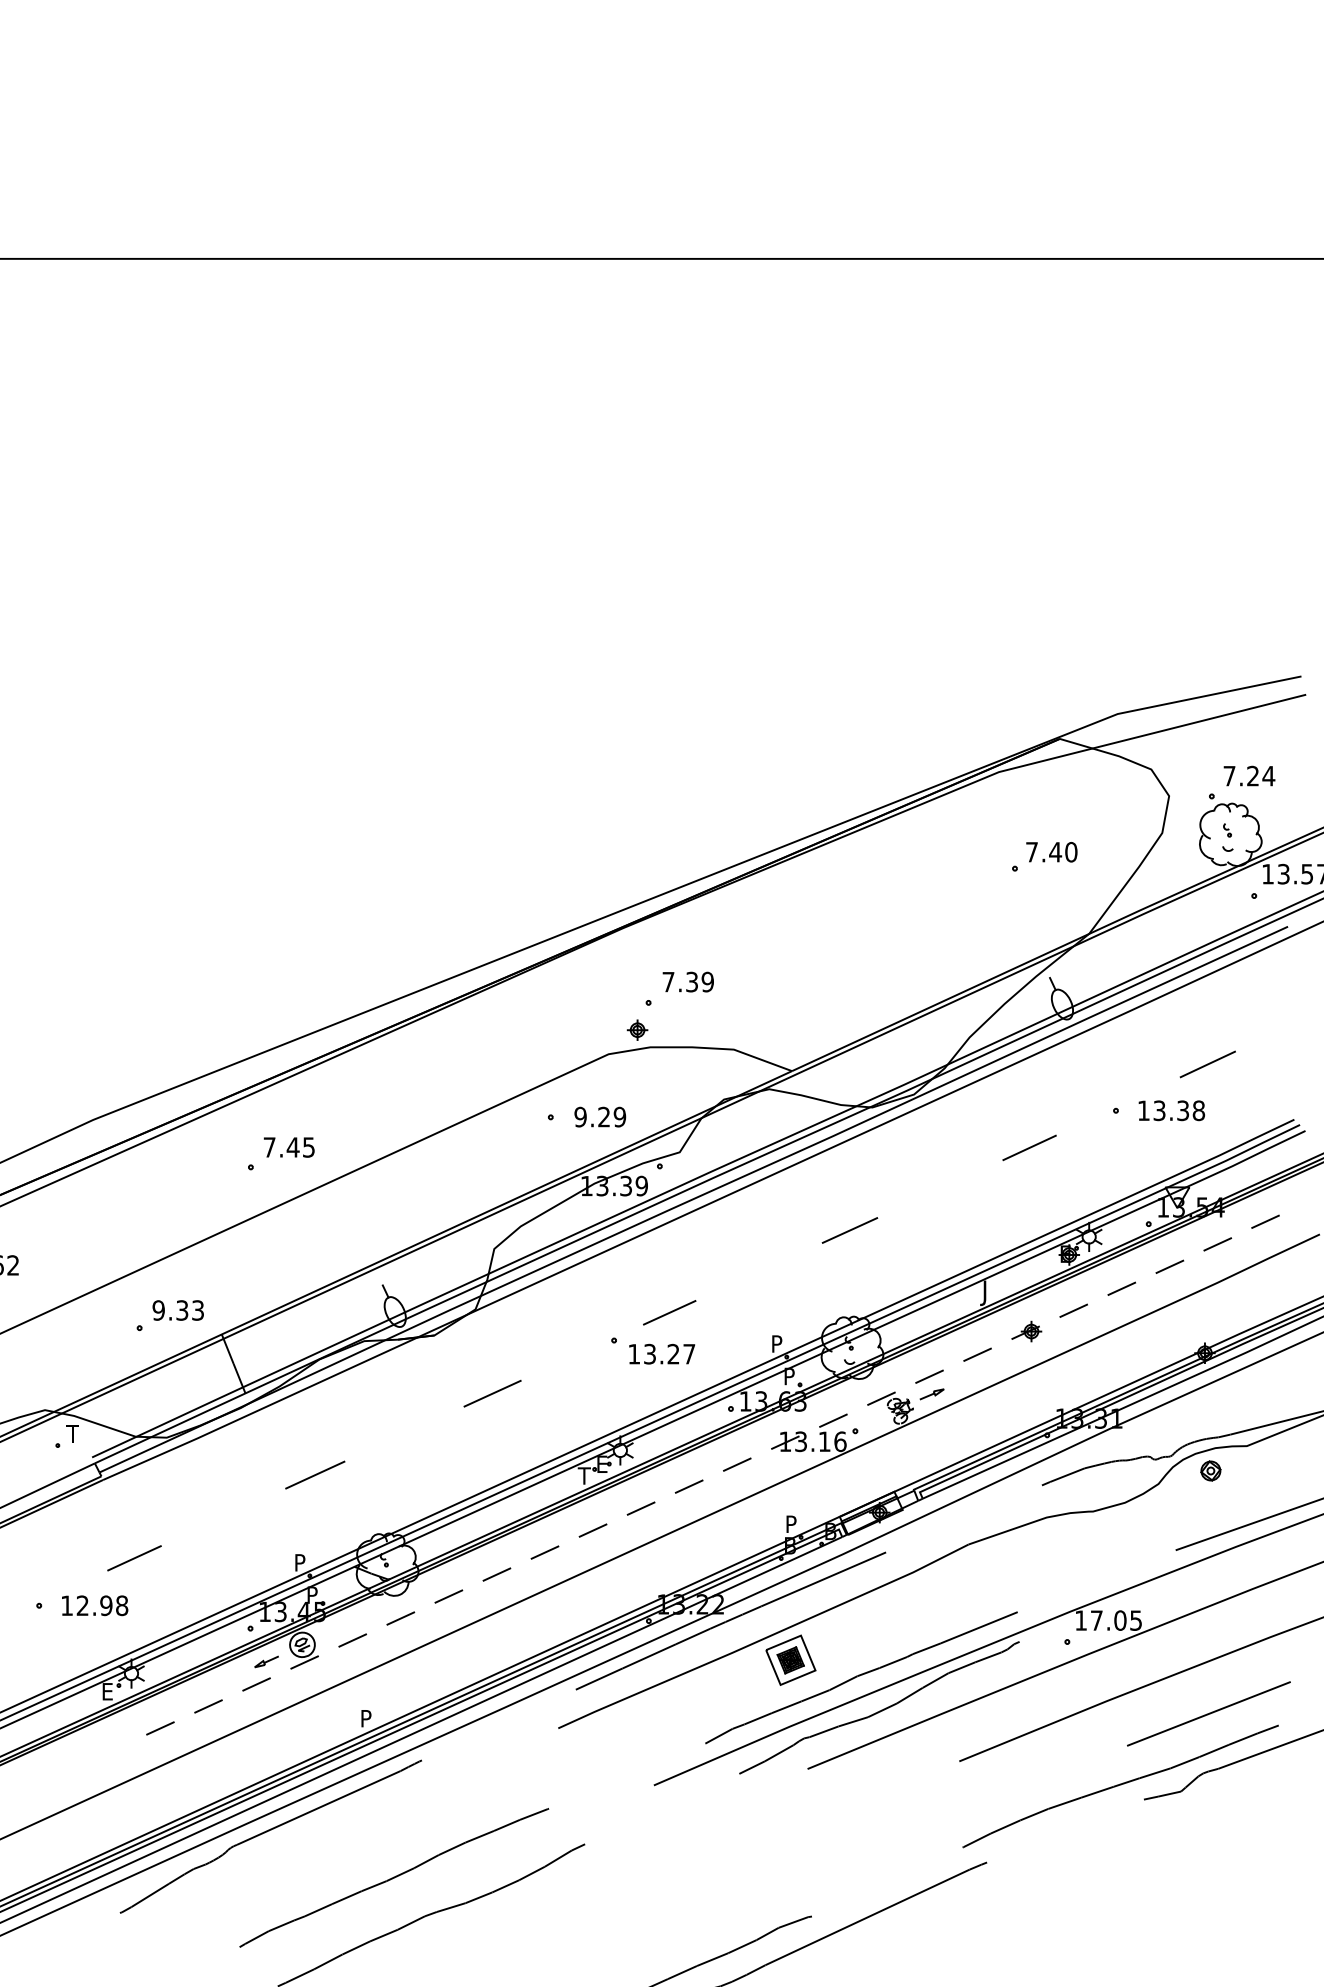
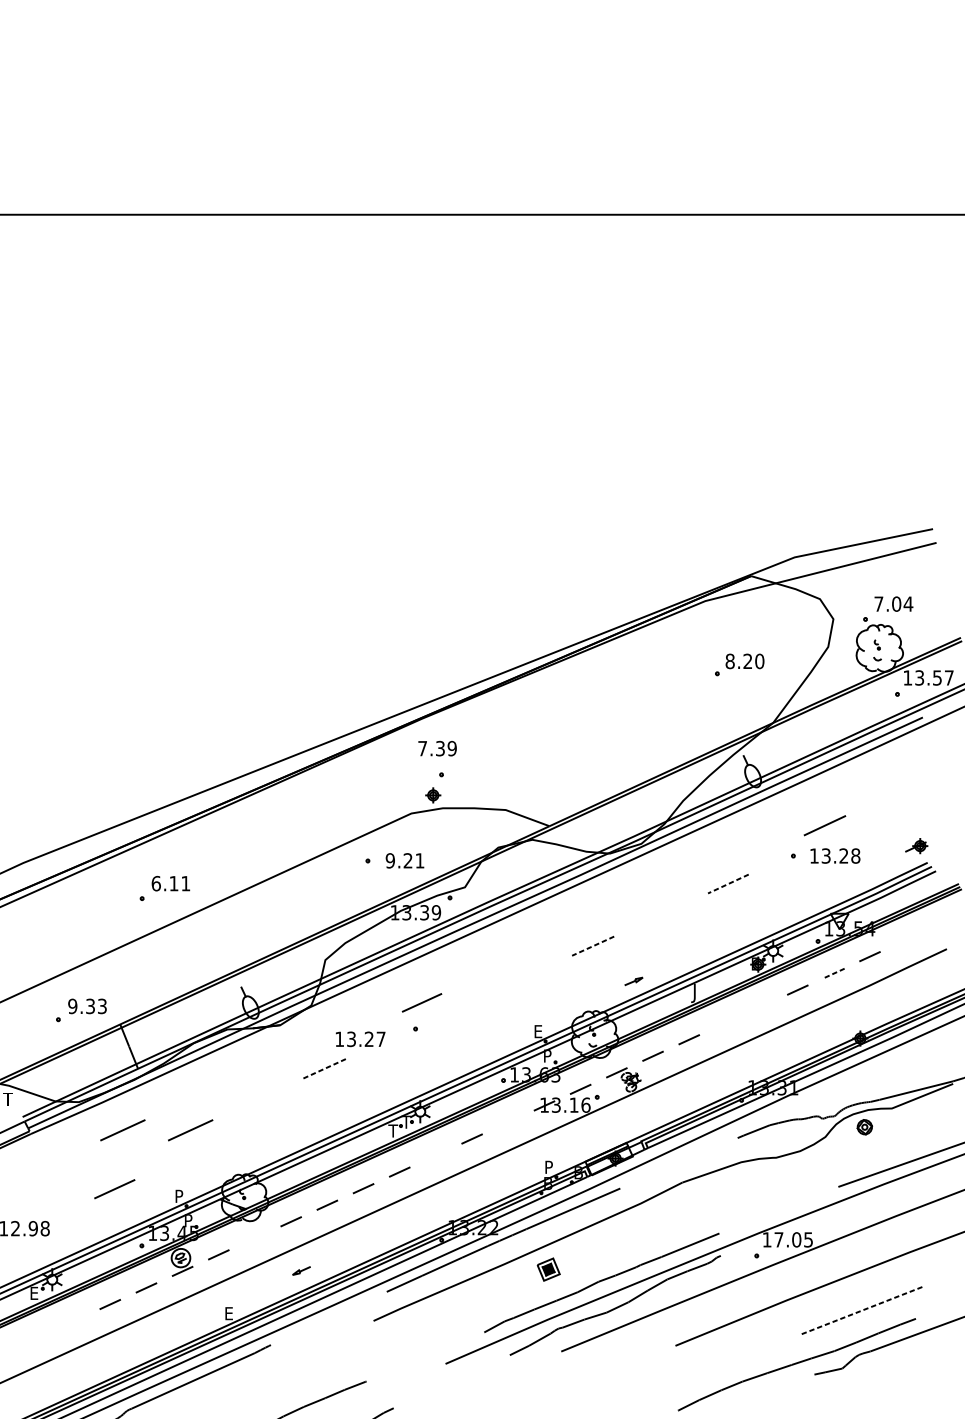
text: (1253, 775) -> (896, 603), 7.24 -> 7.04
text: (1044, 851) -> (739, 660), 7.40 -> 8.20
text: (687, 981) -> (436, 748), moved
line: (1207, 1064) -> (824, 825), moved
text: (1182, 1110) -> (843, 855), 13.38 -> 13.28
text: (619, 1116) -> (419, 860), 9.29 -> 9.21
text: (288, 1147) -> (170, 883), 7.45 -> 6.11
line: (1029, 1147) -> (728, 883), solid -> dashed
line: (1265, 1221) -> (905, 939), removed
line: (849, 1230) -> (592, 946), solid -> dashed
line: (1169, 1266) -> (833, 973), solid -> dashed
line: (1073, 1310) -> (761, 1006), removed
line: (669, 1312) -> (421, 1002), moved
part: (1026, 1331) -> (916, 846), moved
text: (778, 1343) -> (539, 1031), P -> E
text: (662, 1353) -> (360, 1038), moved
line: (492, 1393) -> (324, 1068), solid -> dashed
part: (931, 1394) -> (633, 981), moved
text: (601, 1463) -> (406, 1121), E -> T
line: (737, 1464) -> (508, 1122), removed
line: (225, 1474) -> (123, 1129), added
line: (640, 1508) -> (435, 1155), removed
line: (134, 1558) -> (114, 1189), moved
line: (400, 1618) -> (254, 1238), removed
part: (790, 1659) -> (548, 1269), size x0.6
part: (266, 1661) -> (301, 1270), moved
line: (1208, 1713) -> (863, 1309), solid -> dashed
text: (367, 1718) -> (229, 1313), P -> E
line: (160, 1728) -> (74, 1321), removed

